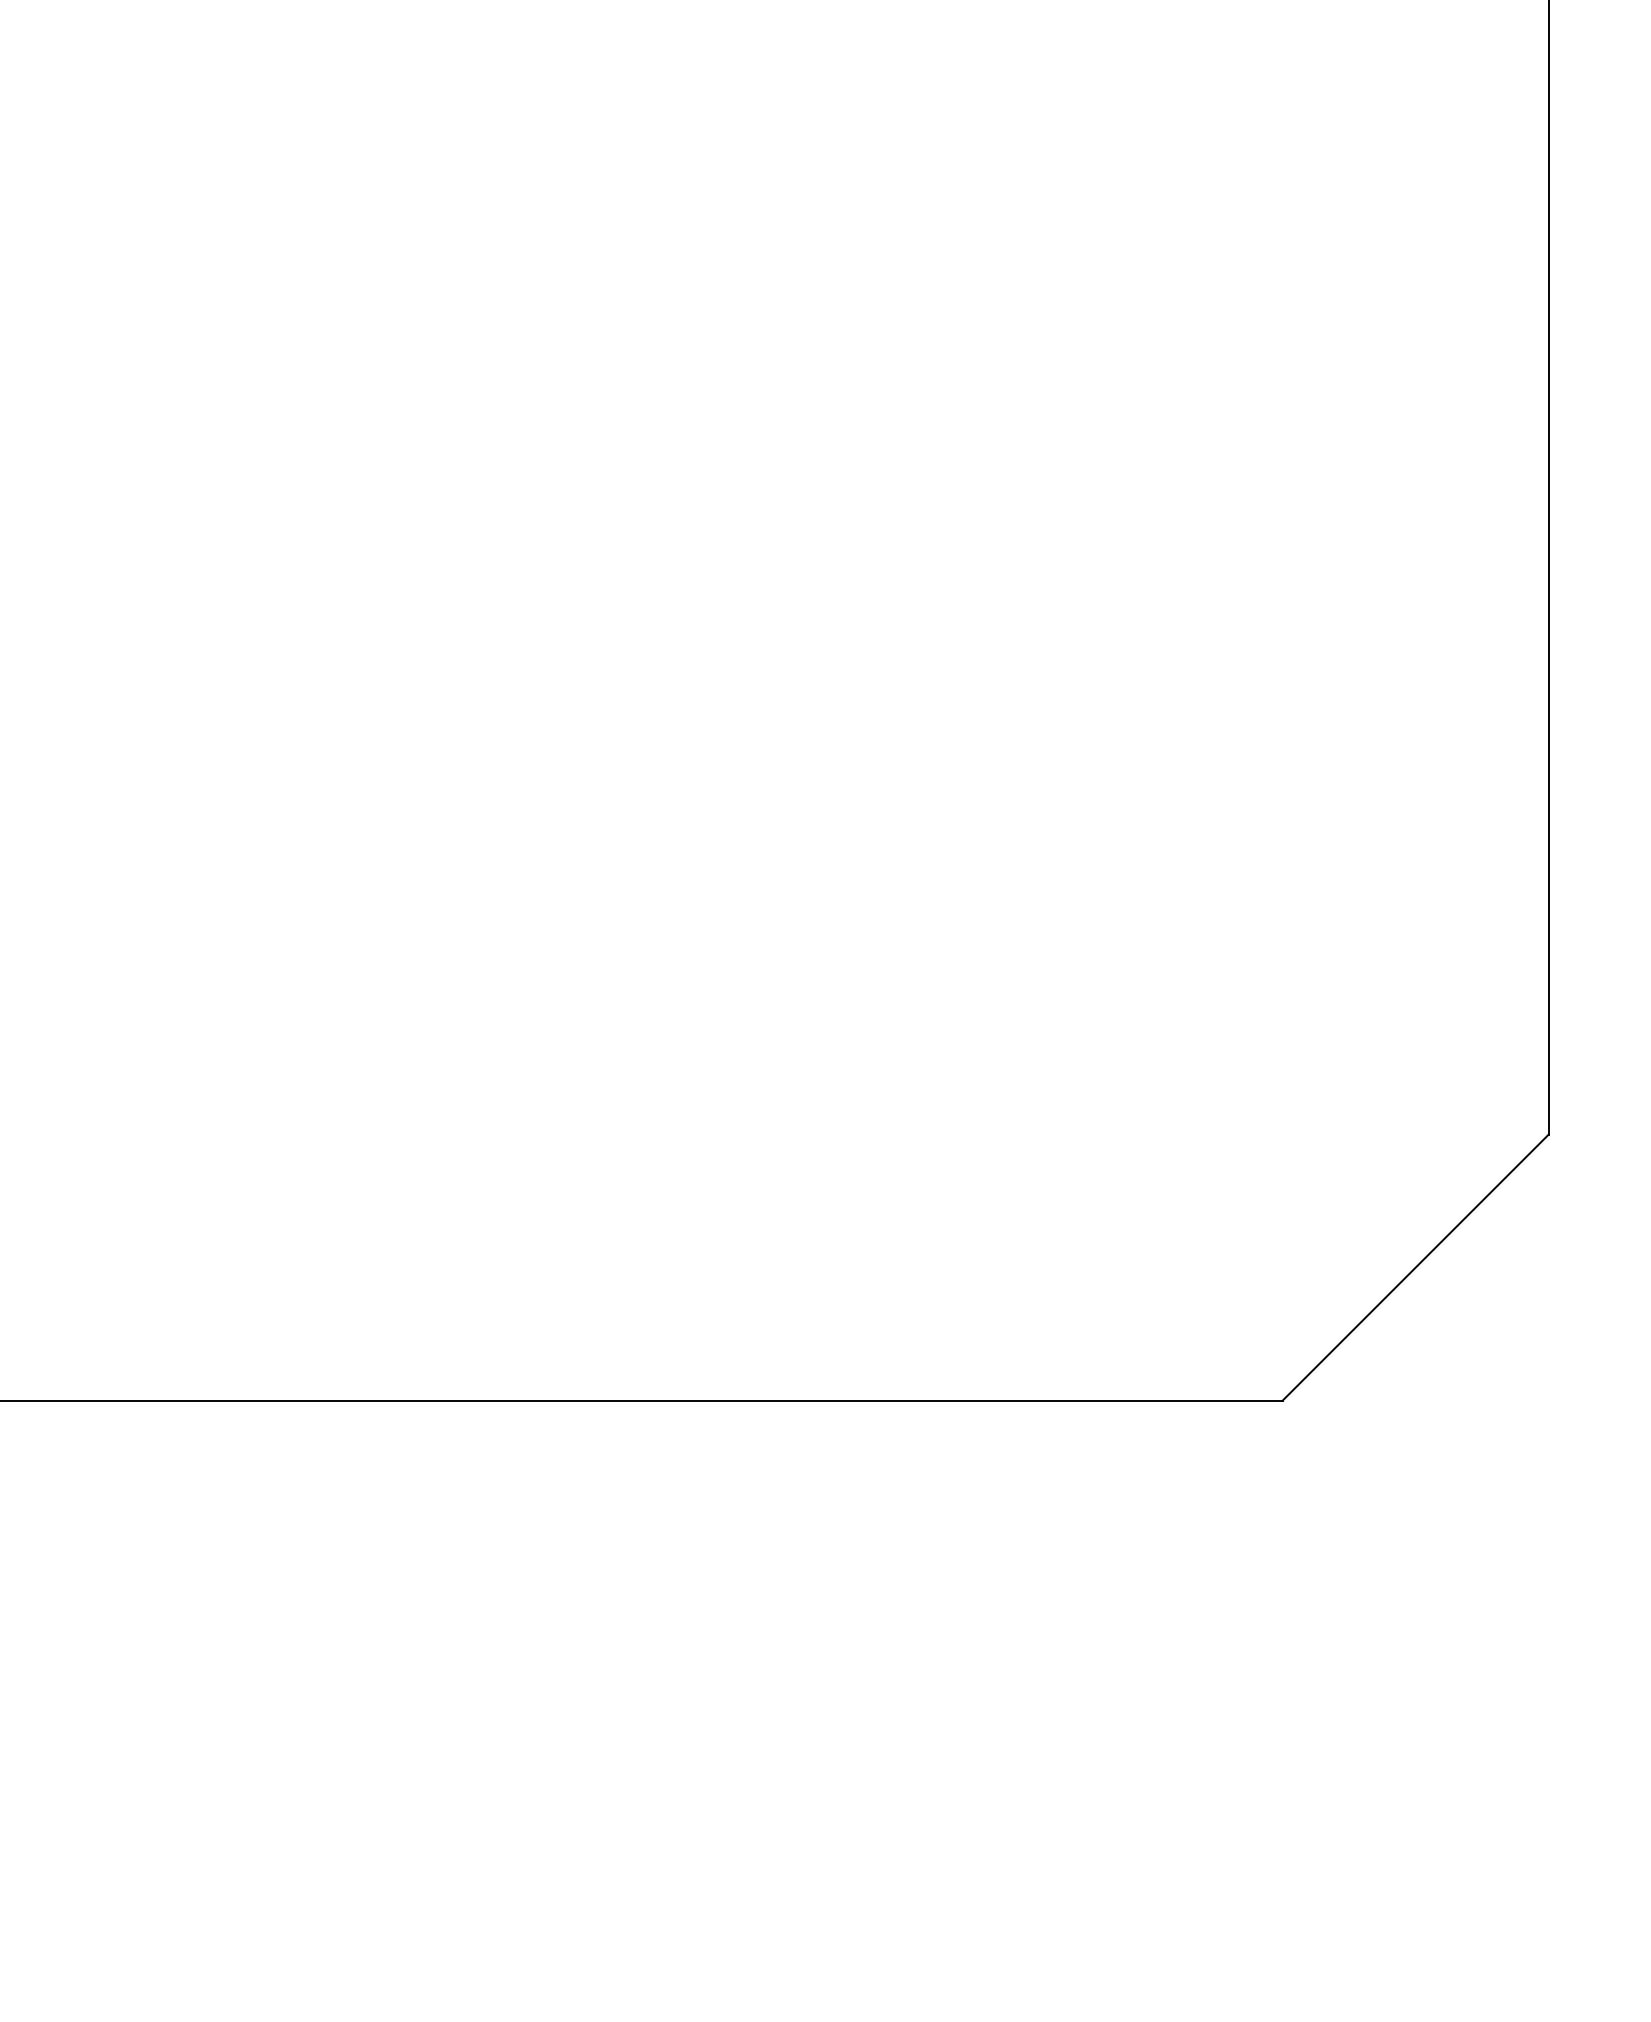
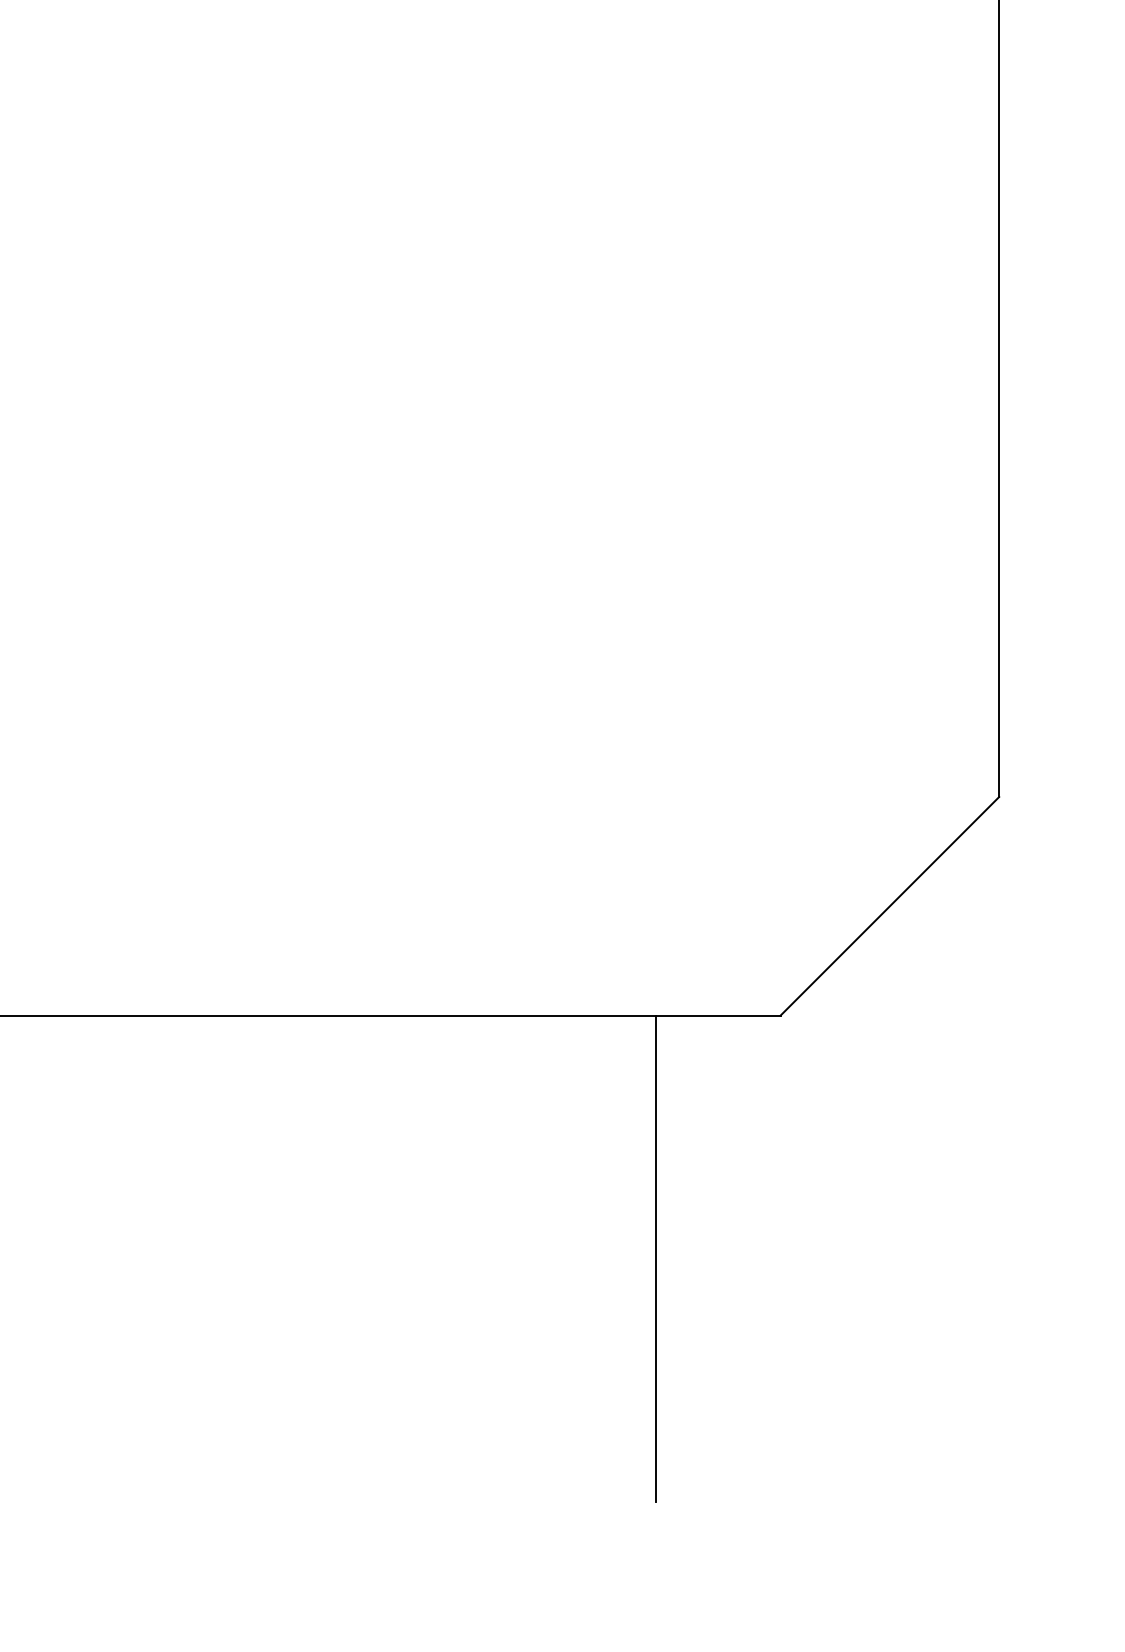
line: (1130, 1696) -> (655, 1258), added

